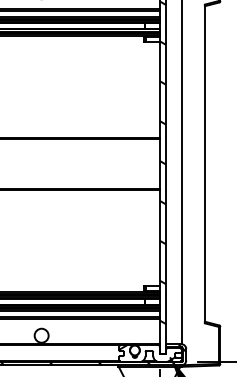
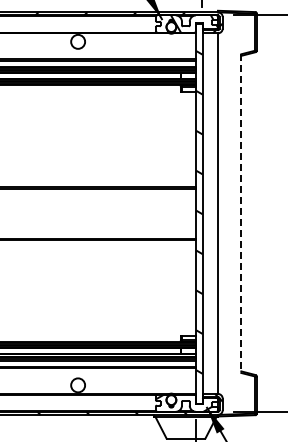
line: (205, 164) -> (241, 214), solid -> dashed

